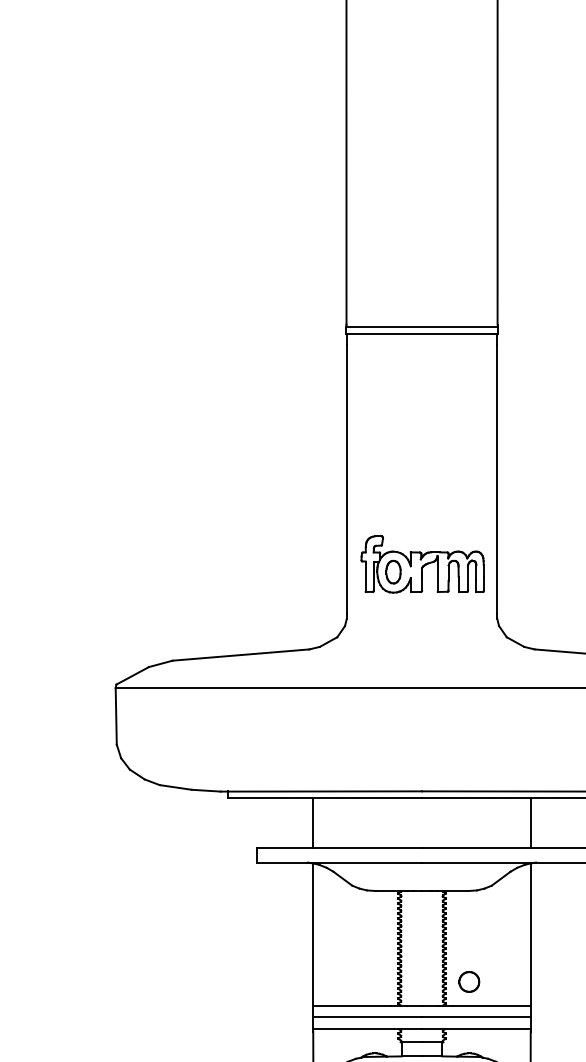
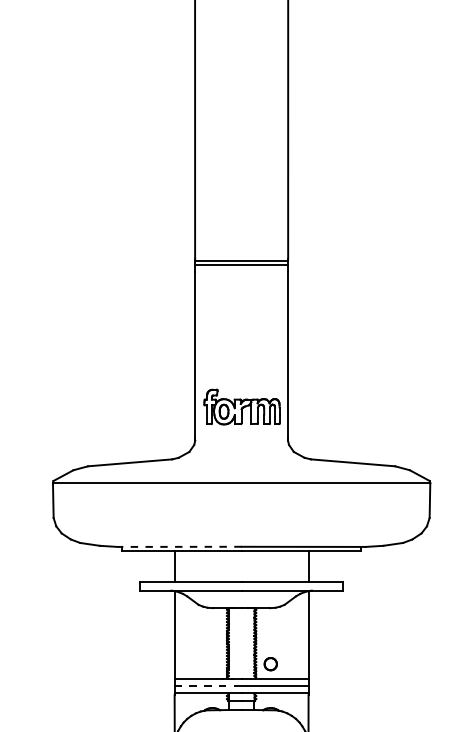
line: (321, 790) -> (179, 546), solid -> dashed
line: (368, 1018) -> (208, 686), solid -> dashed

